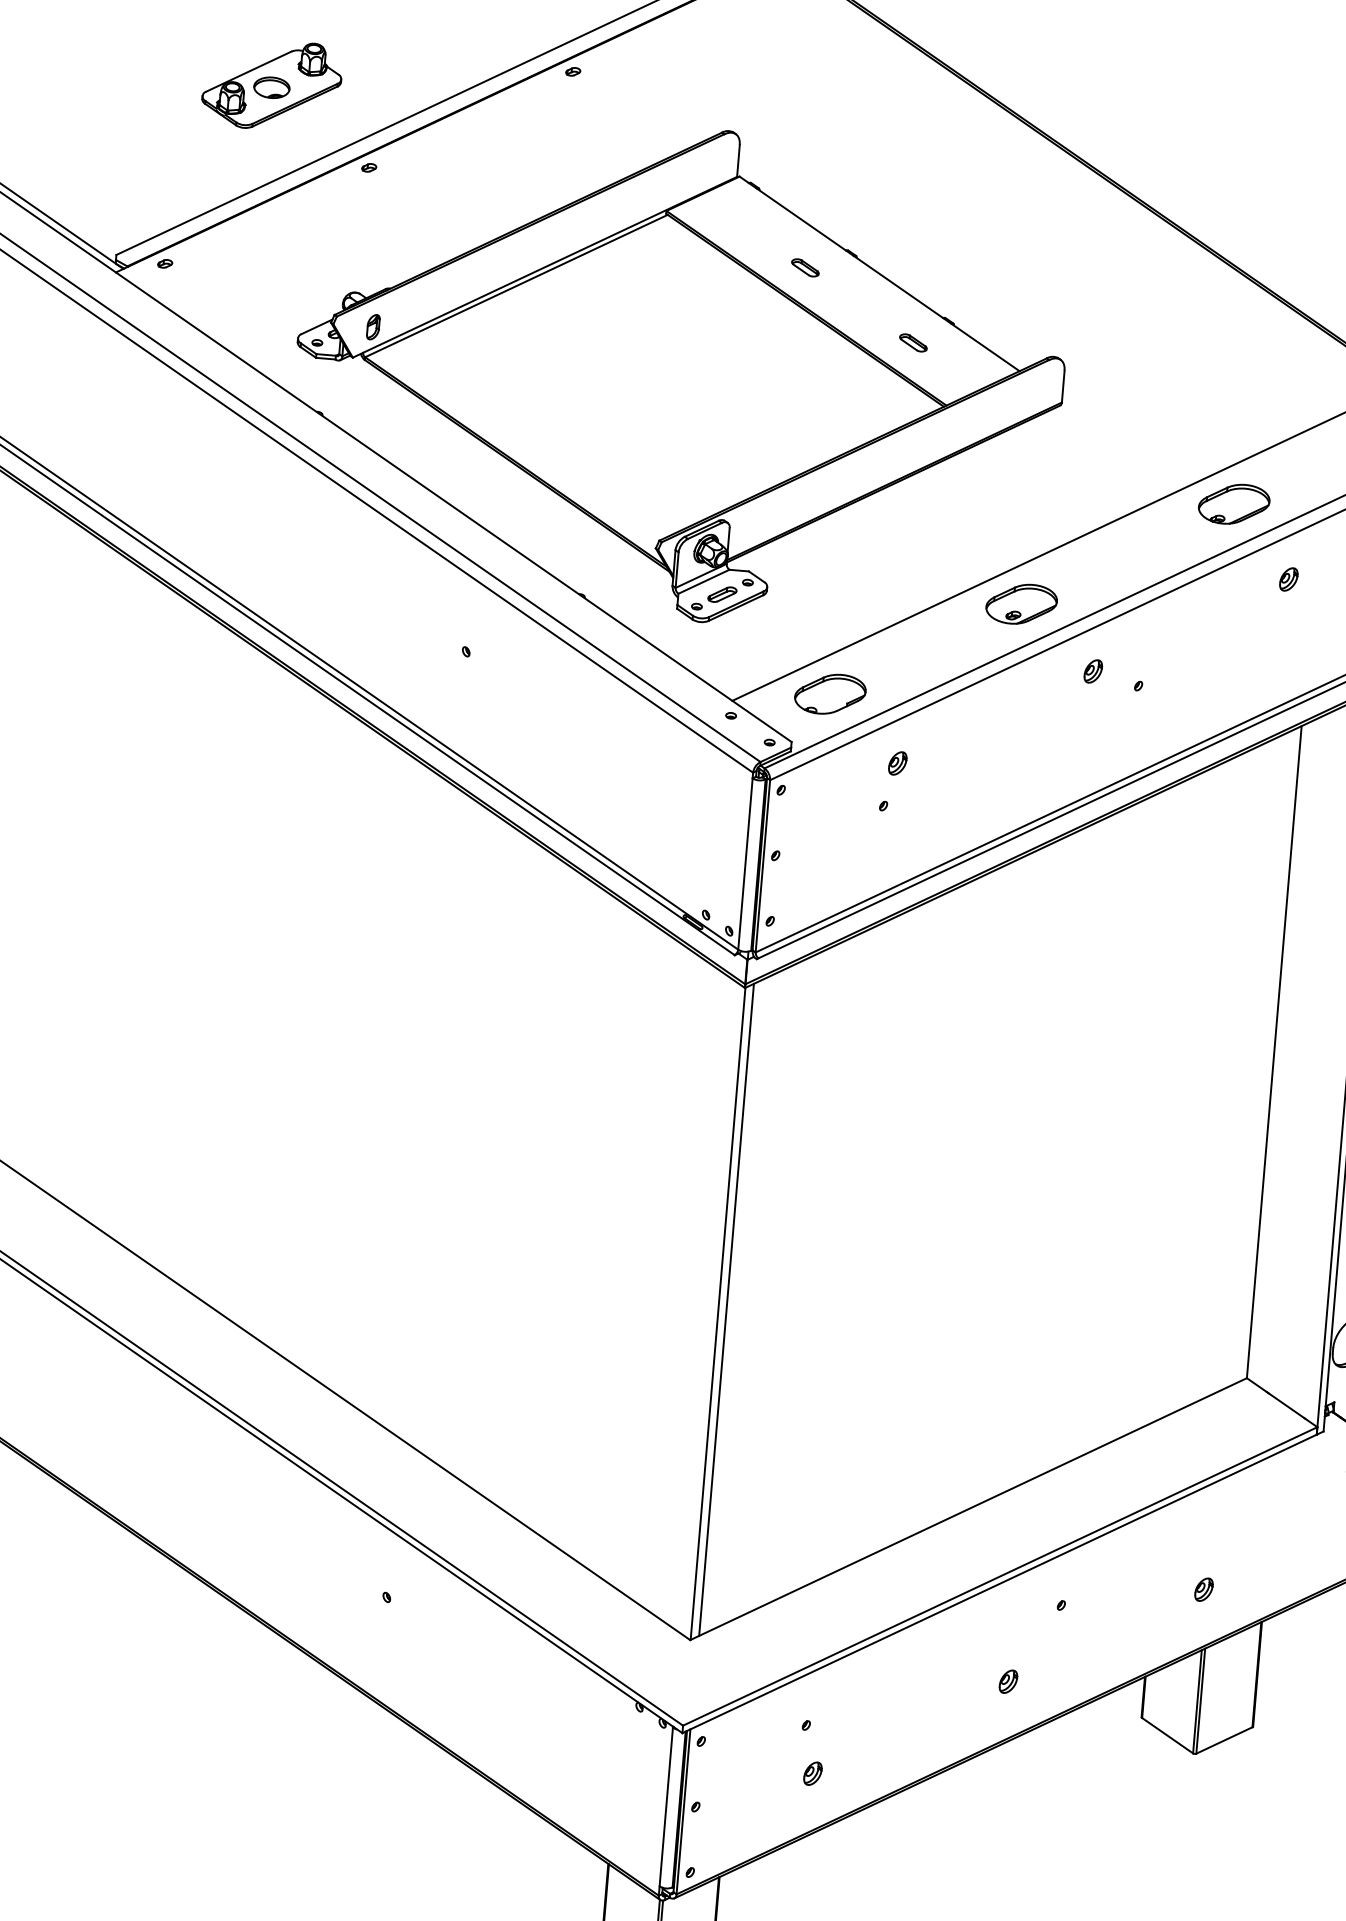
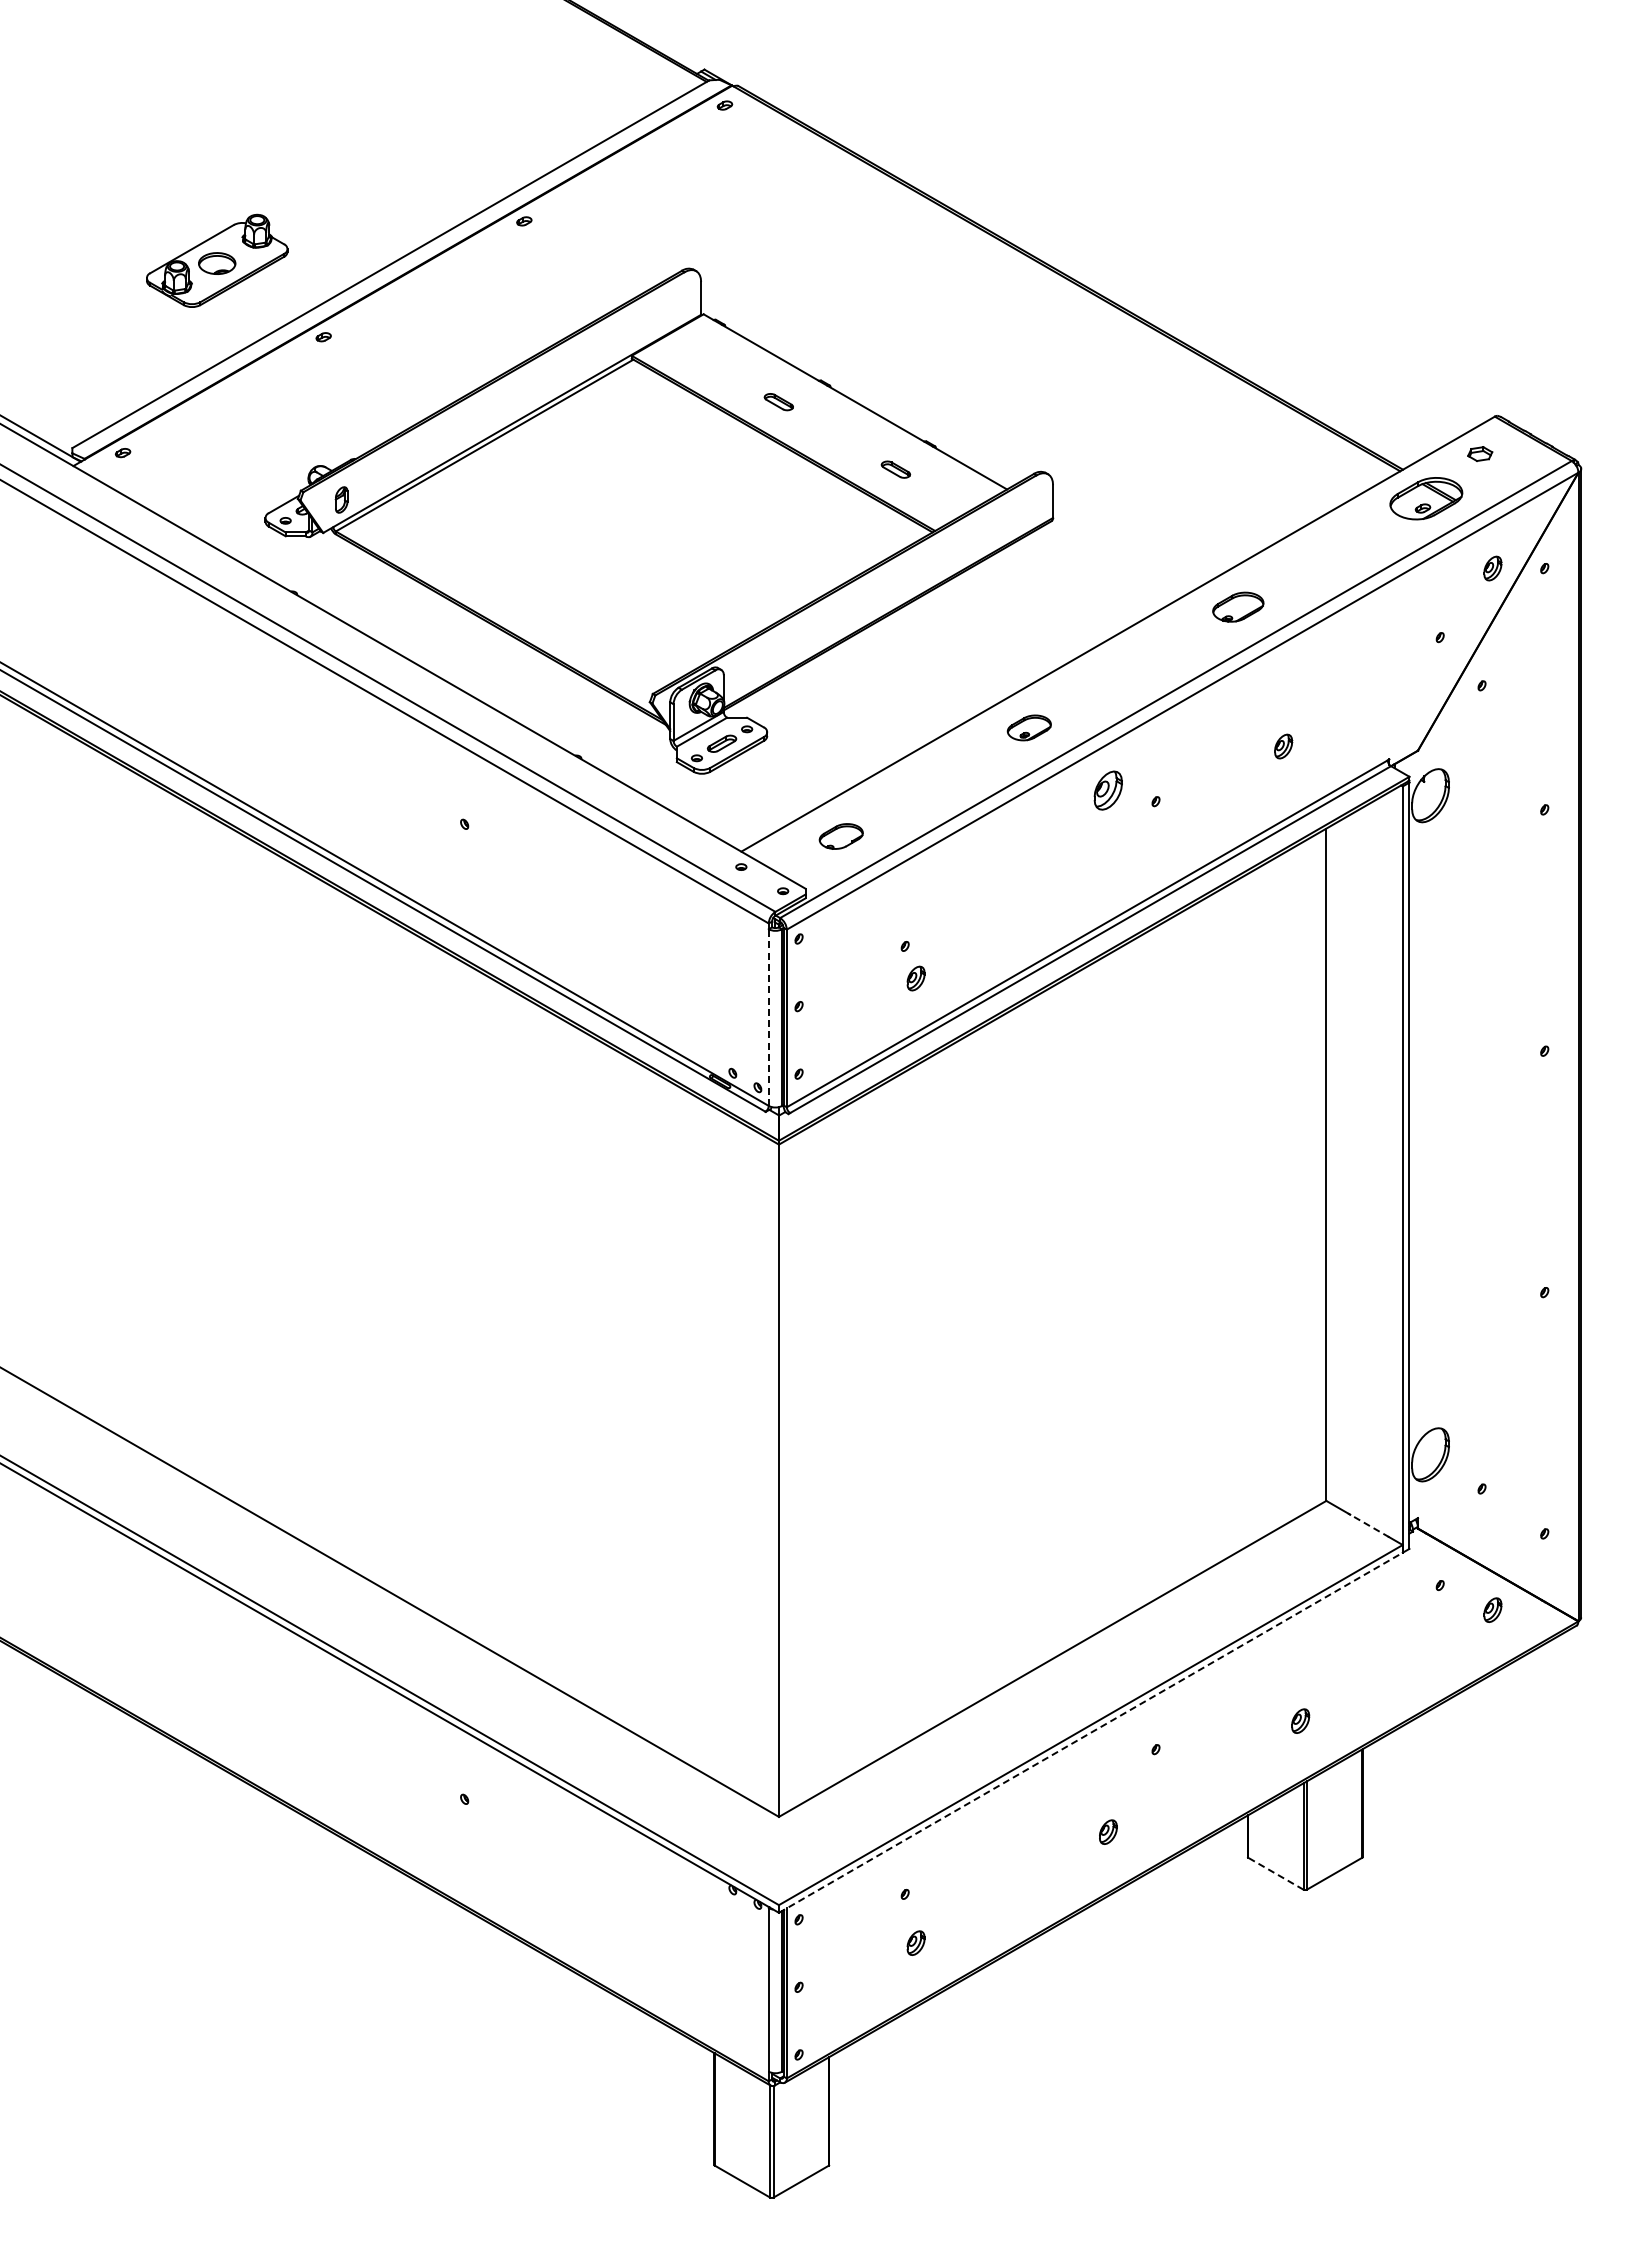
part: (1234, 503) -> (1238, 606), size x0.7
part: (1288, 579) -> (1283, 746), moved
part: (1021, 603) -> (1029, 727), size x0.6
part: (1093, 671) -> (1108, 790), size x1.6
part: (830, 694) -> (841, 836), size x0.6
part: (897, 763) -> (915, 978), moved
line: (745, 863) -> (768, 1017), solid -> dashed
line: (726, 1309) -> (787, 1475), removed
line: (1285, 1405) -> (1368, 1525), solid -> dashed
line: (1000, 1583) -> (1091, 1732), solid -> dashed
line: (1167, 1735) -> (1275, 1873), solid -> dashed

